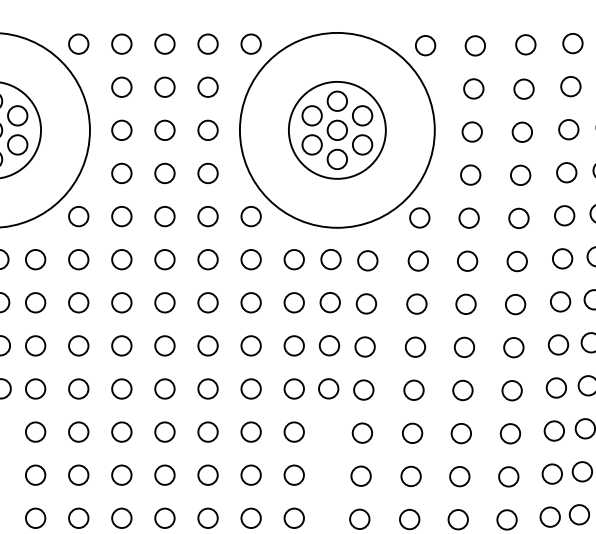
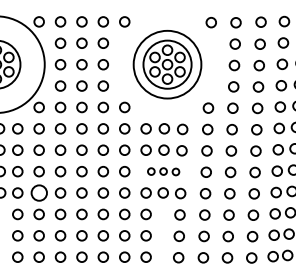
circle: (337, 129) -> (167, 64), size x0.7
part: (329, 345) -> (163, 171), size x0.7
circle: (77, 387) -> (38, 192), size x1.6

